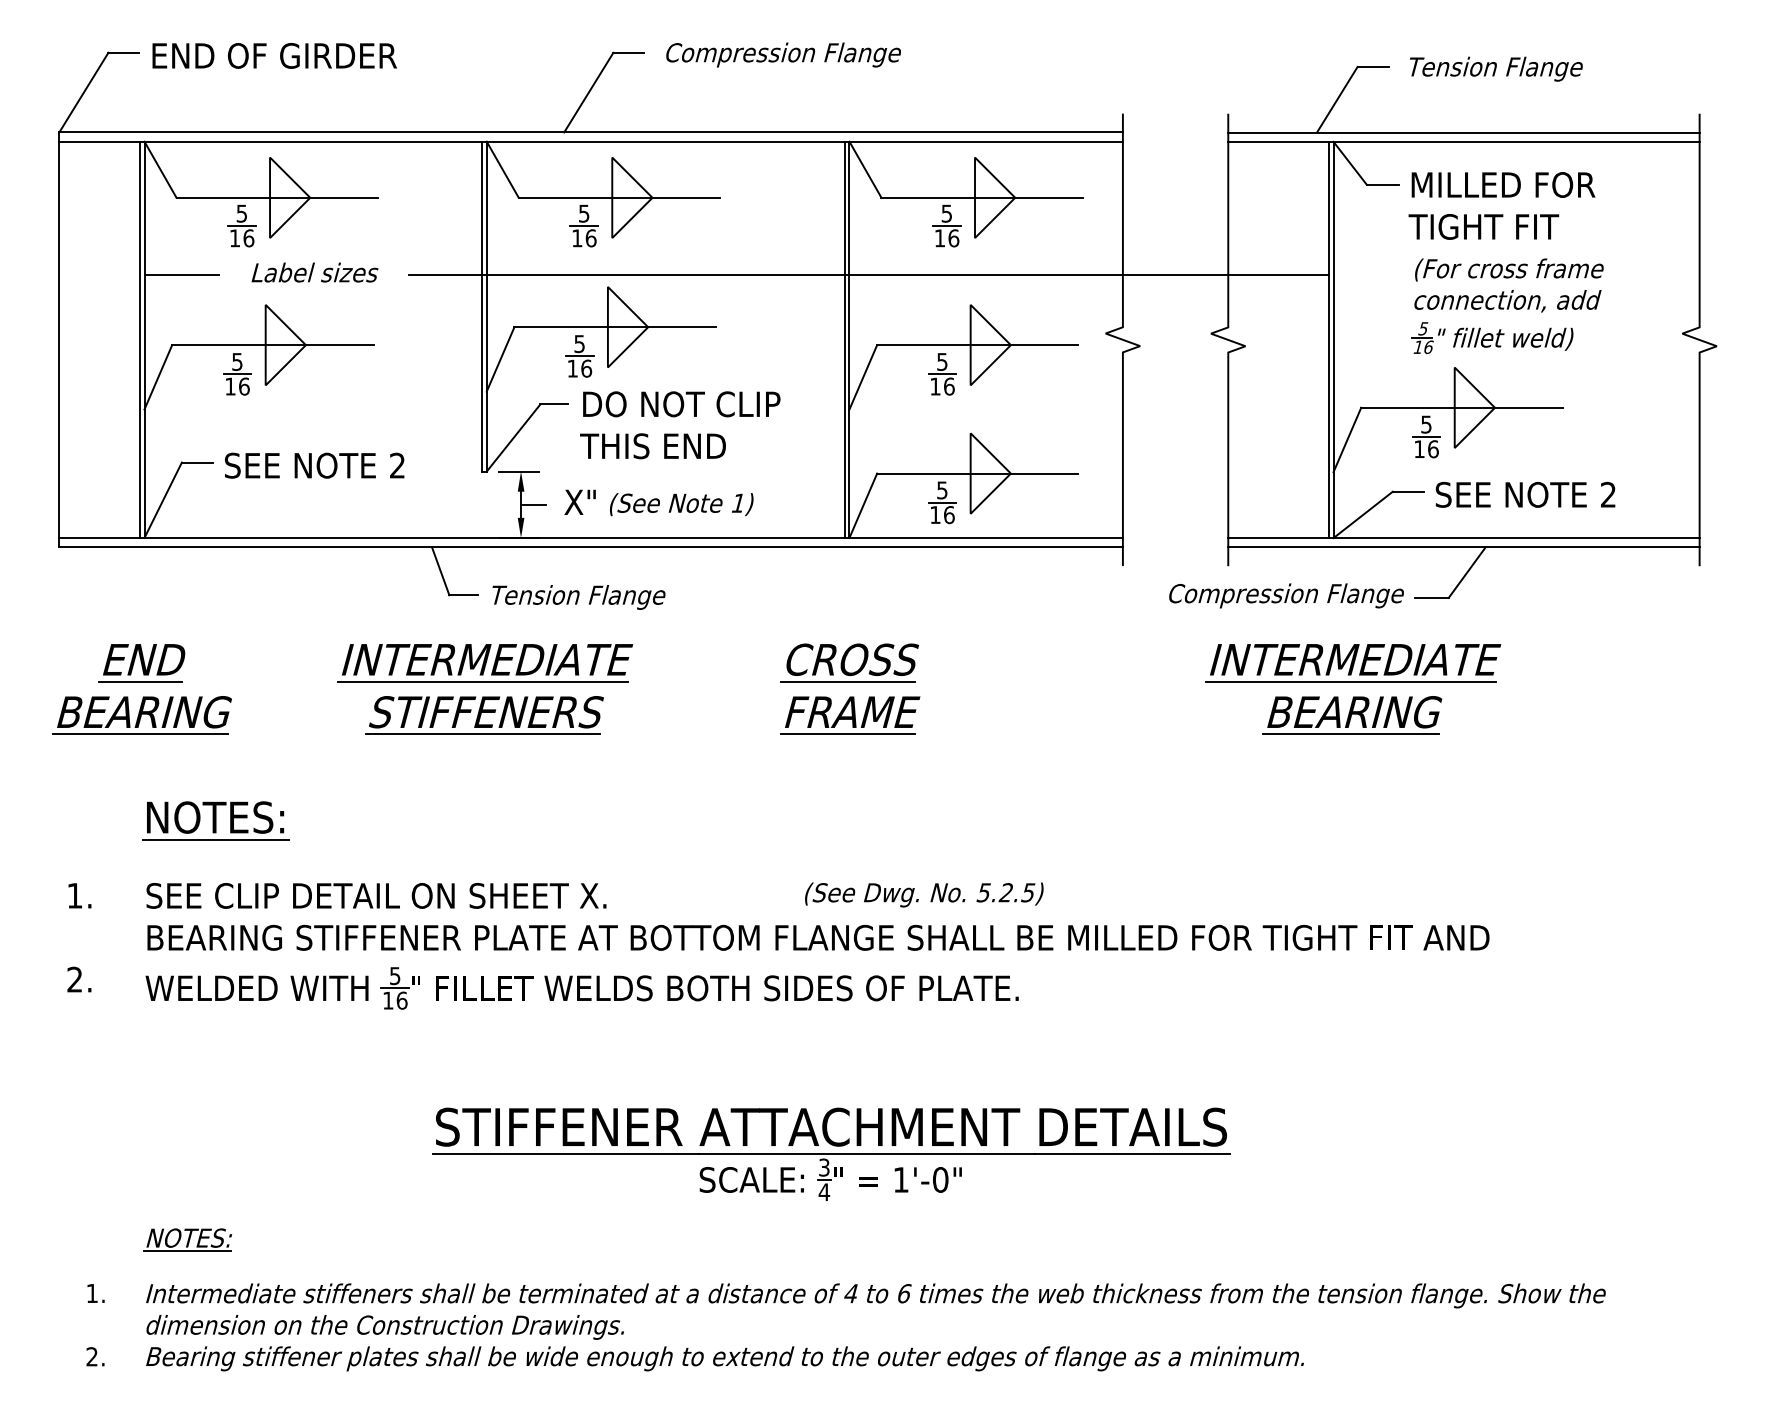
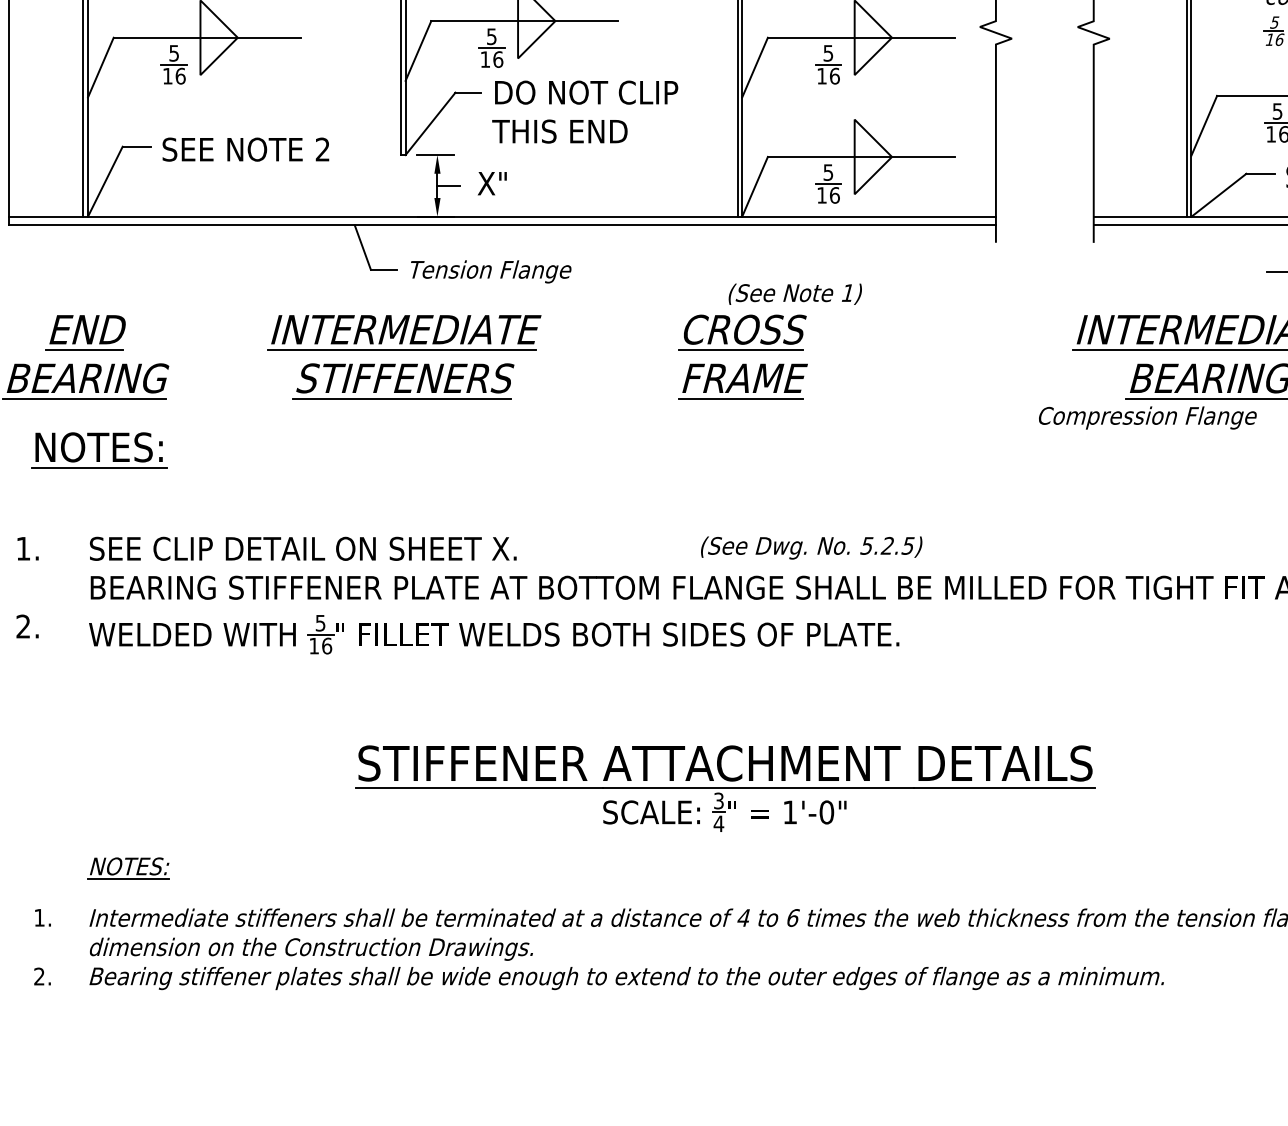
text: (681, 504) -> (795, 294), moved
text: (1286, 595) -> (1147, 417), moved
part: (215, 820) -> (99, 450), moved

